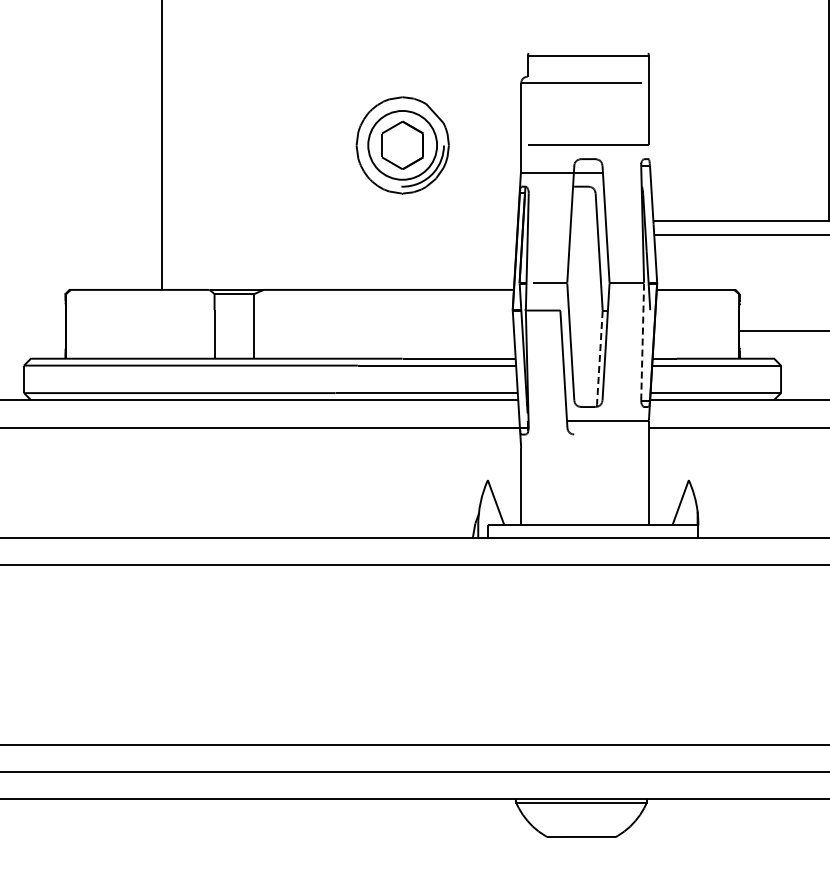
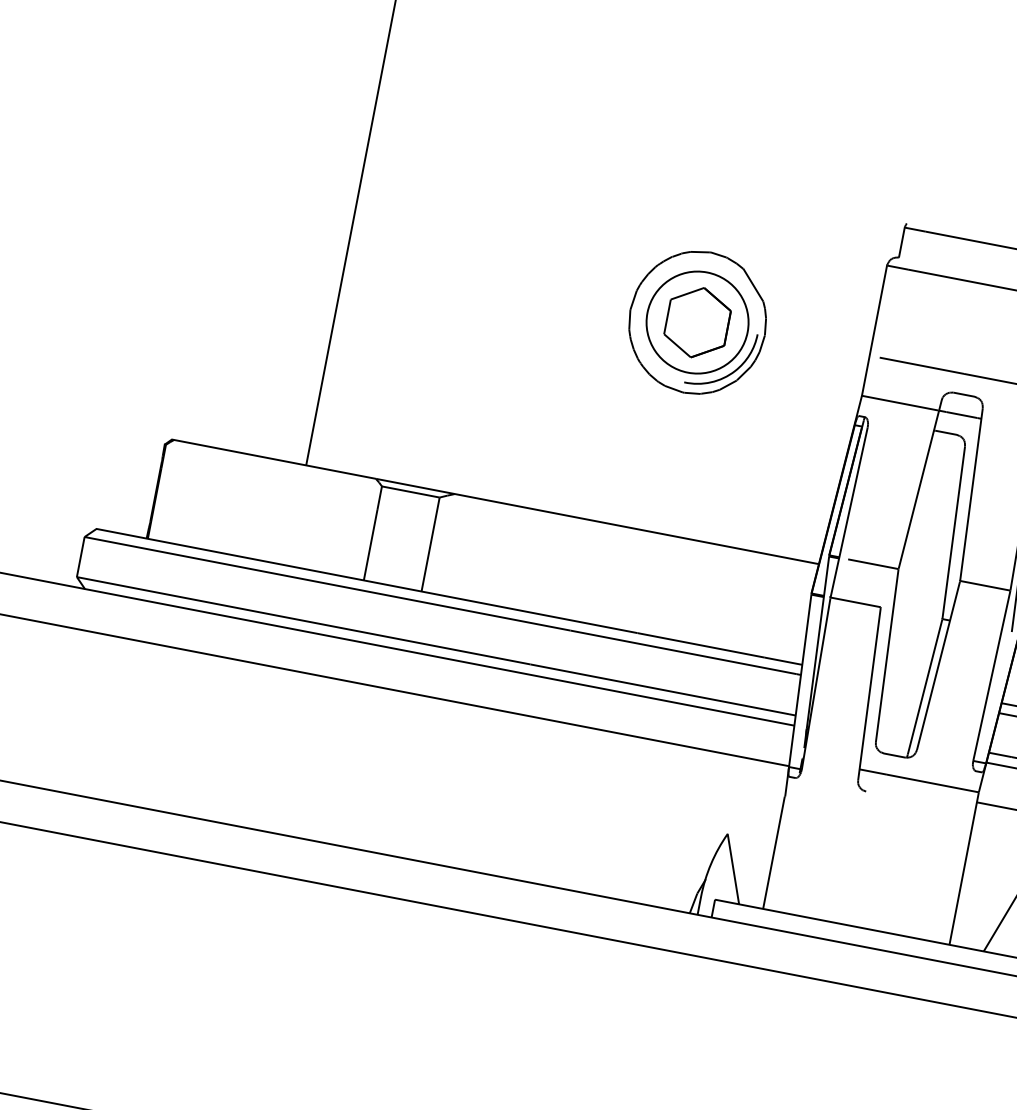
line: (642, 341) -> (991, 675), dashed -> solid
line: (599, 357) -> (924, 686), dashed -> solid

